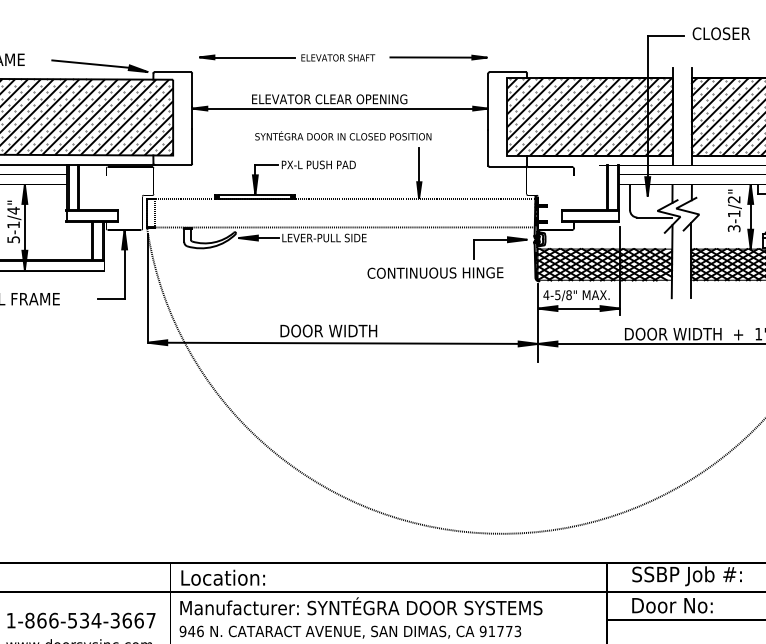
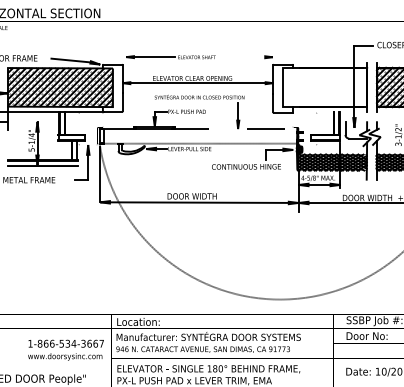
line: (431, 58) -> (244, 57), removed
hatch: (590, 117) -> (325, 87), removed

